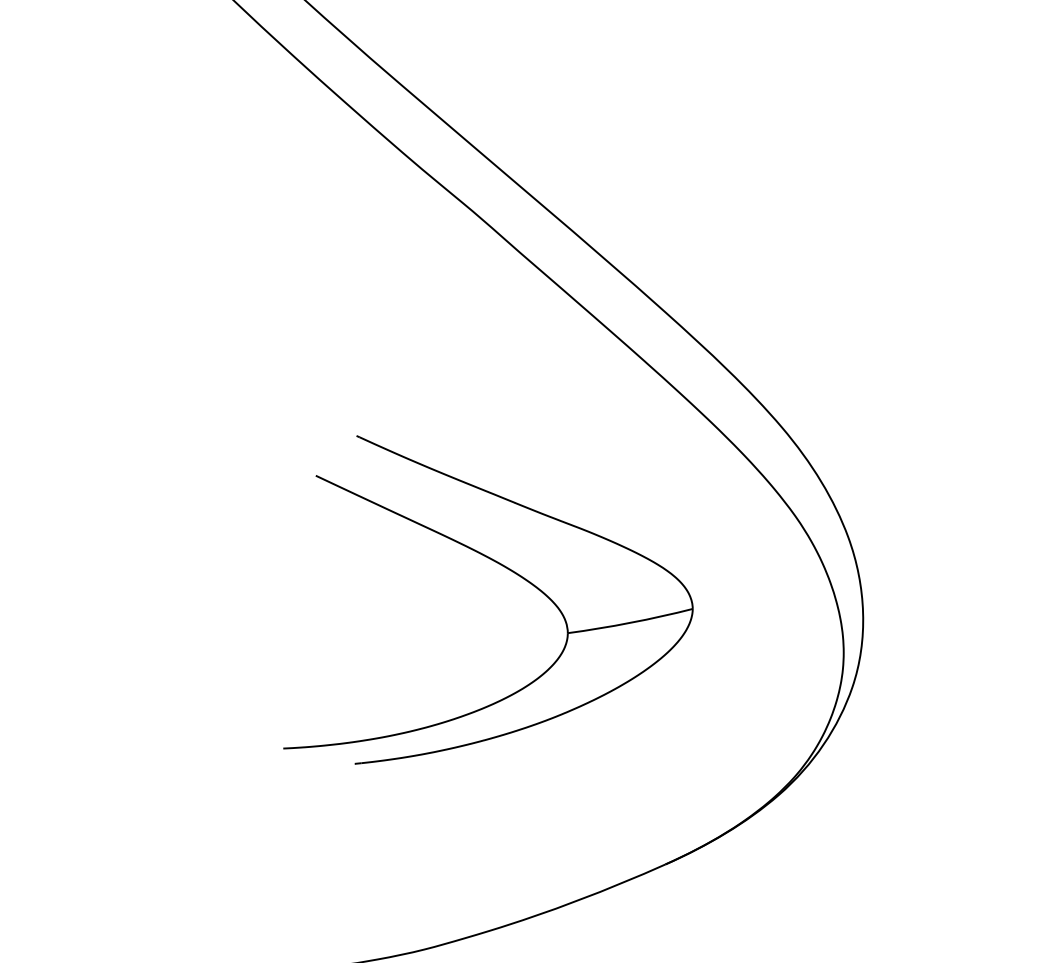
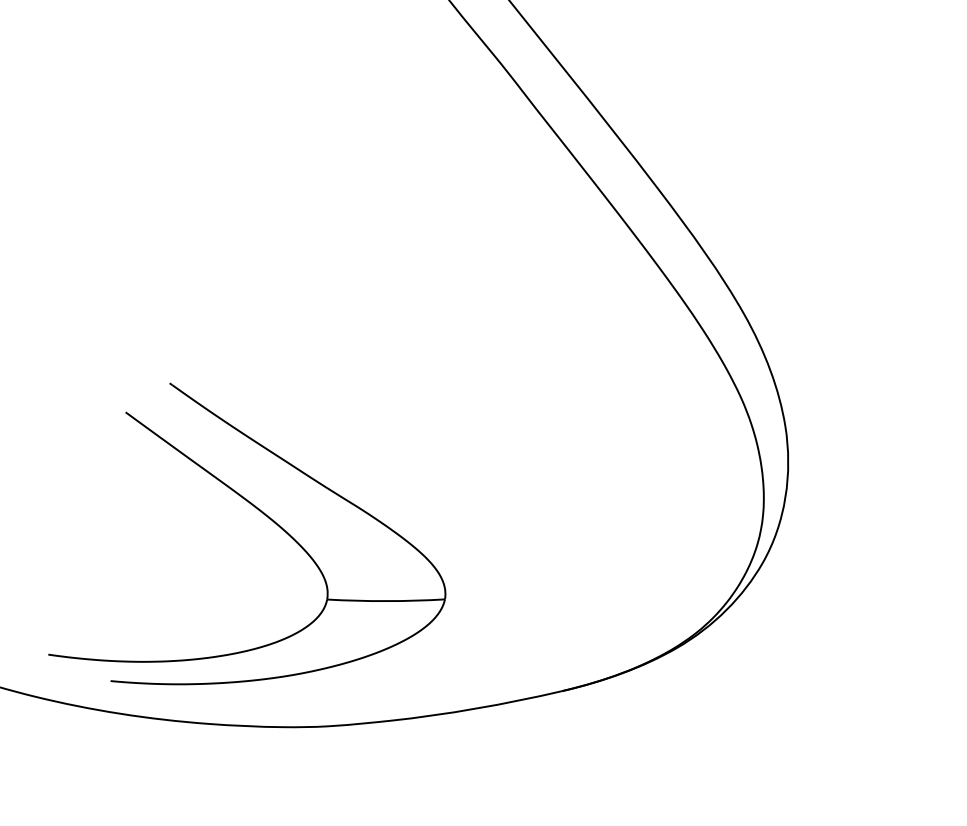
part: (505, 568) -> (281, 529), moved

